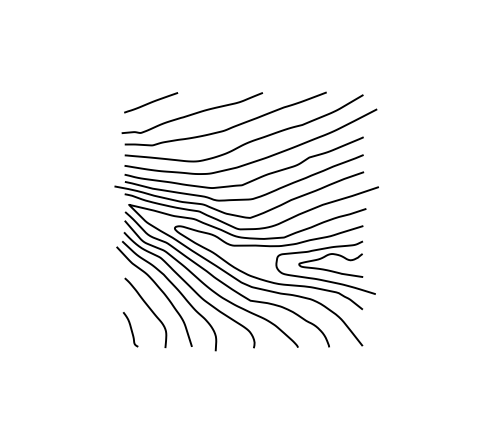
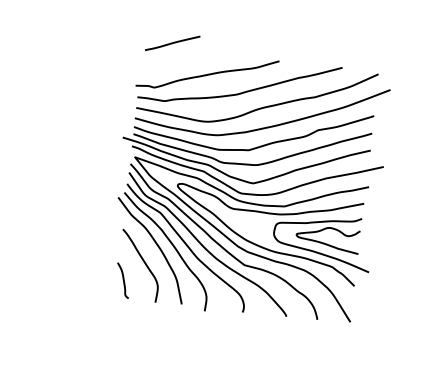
line: (151, 102) -> (173, 43), moved

